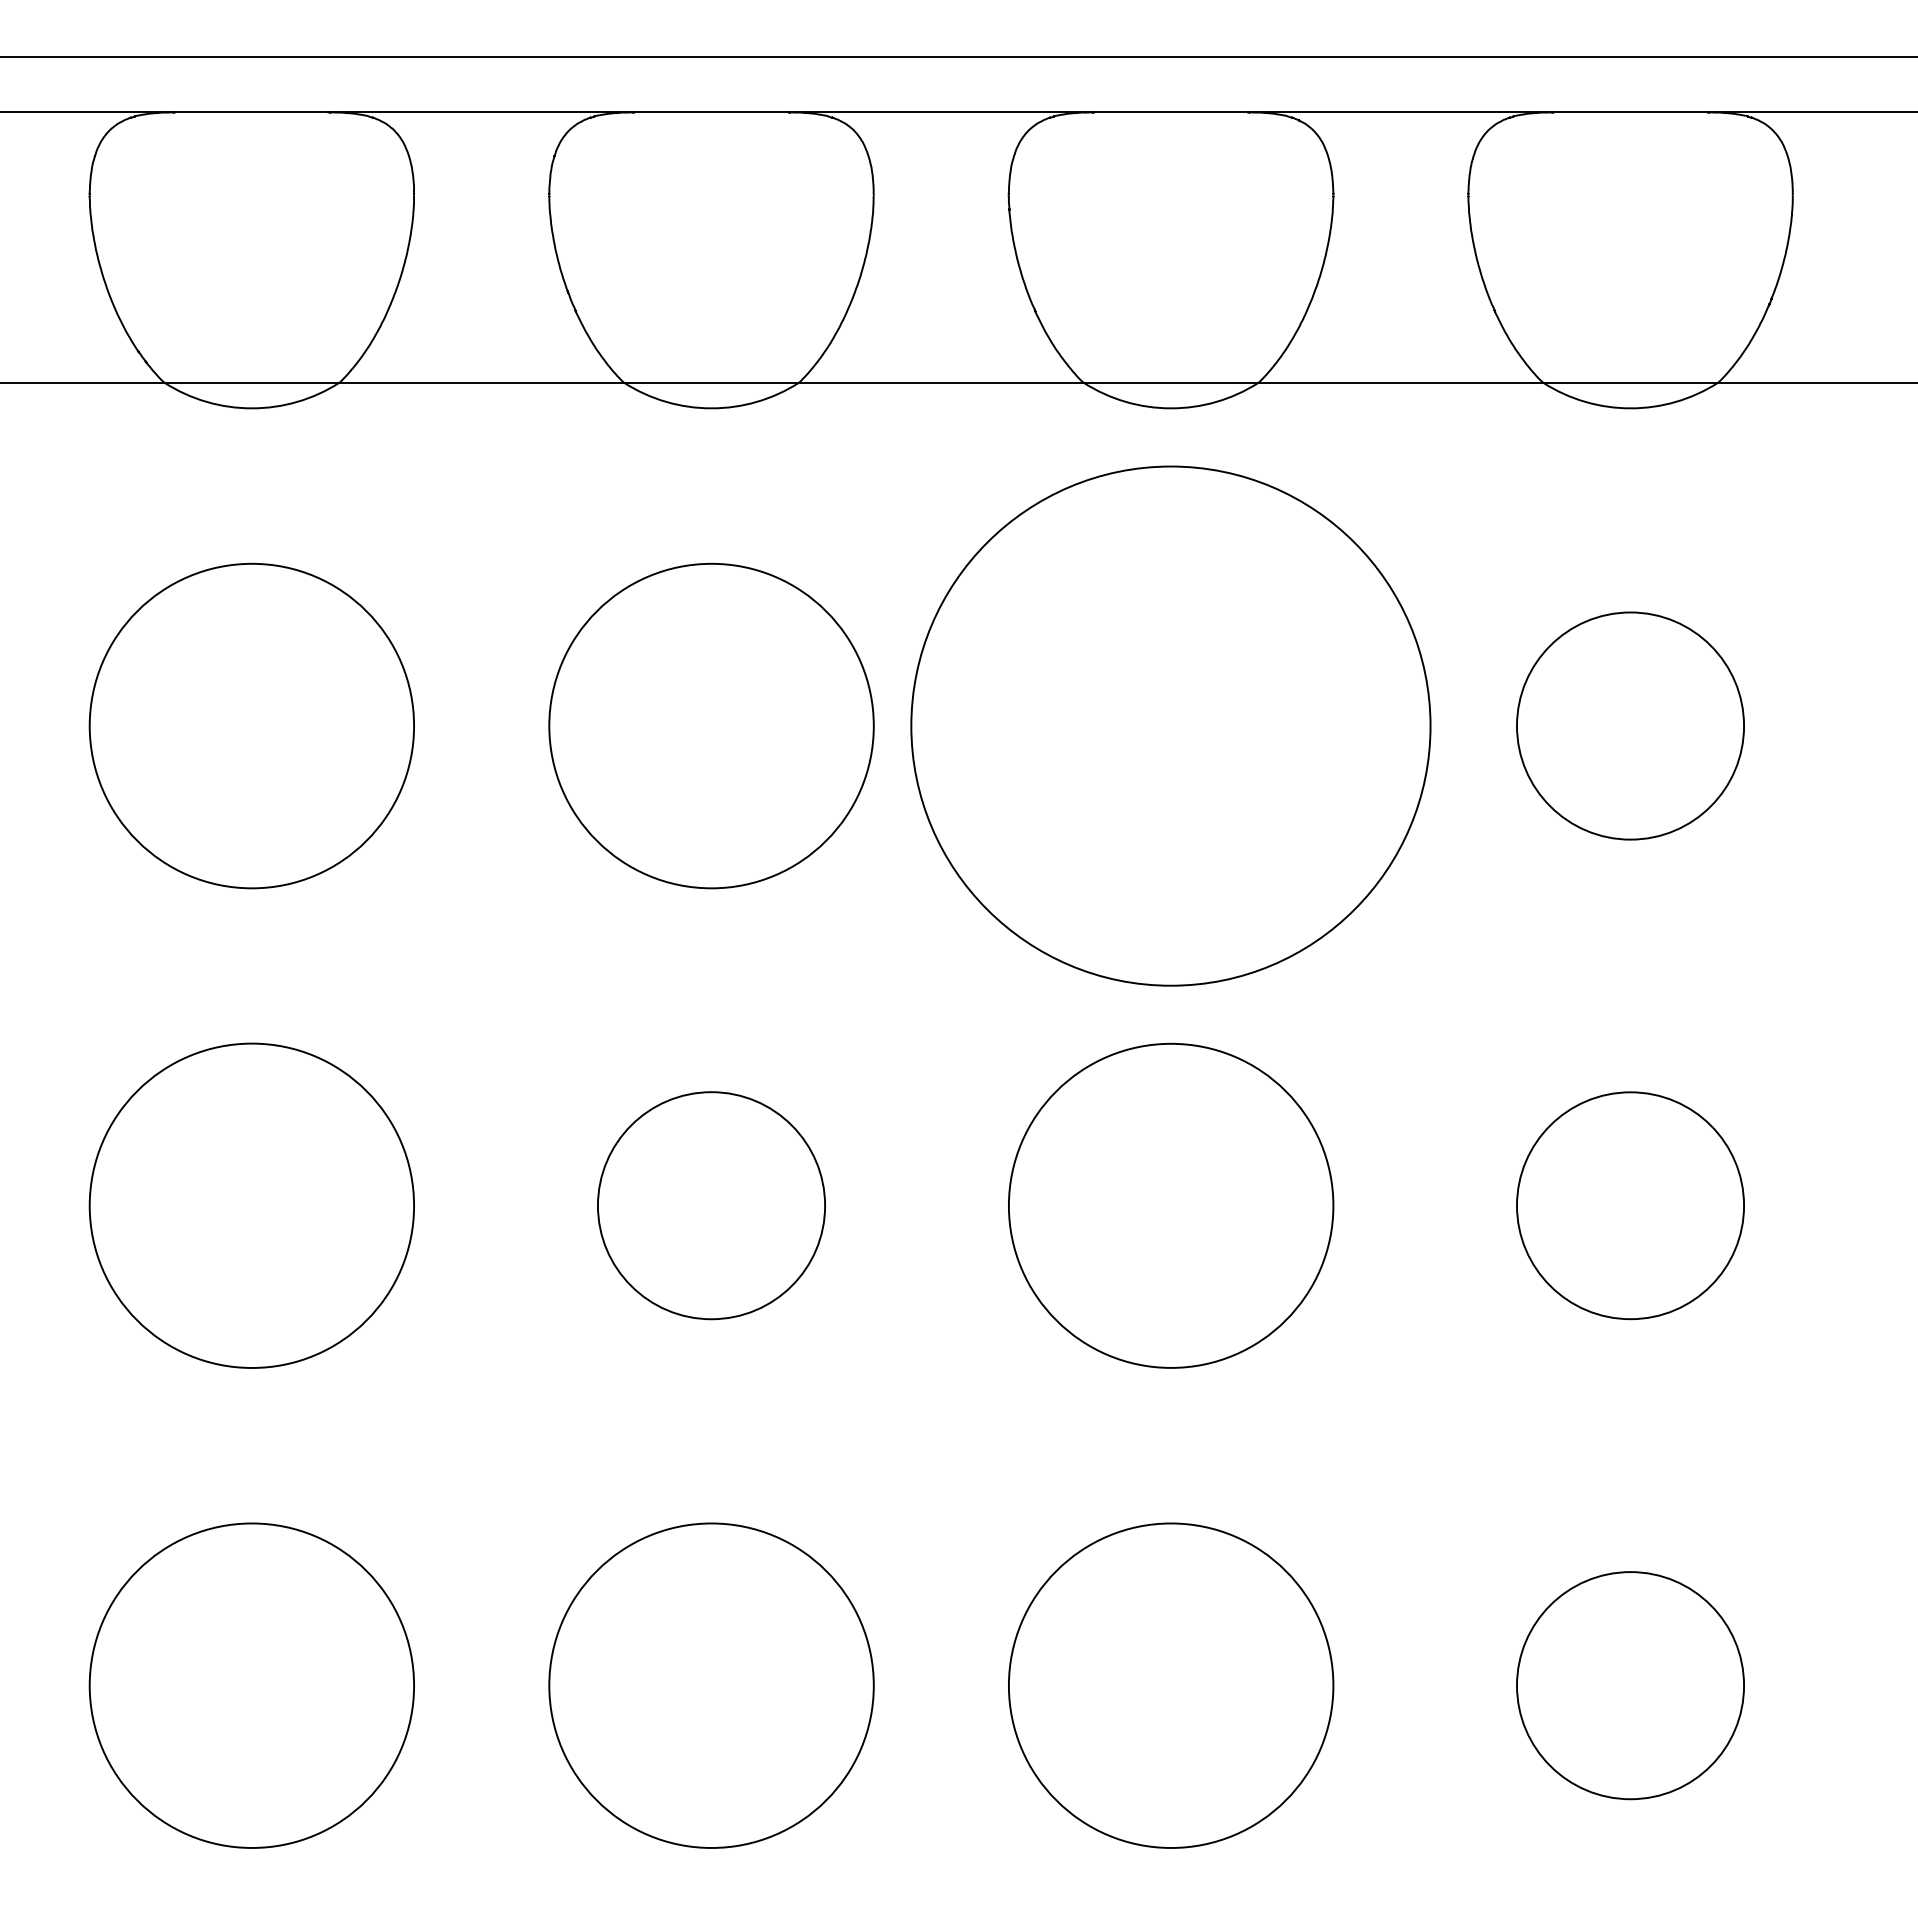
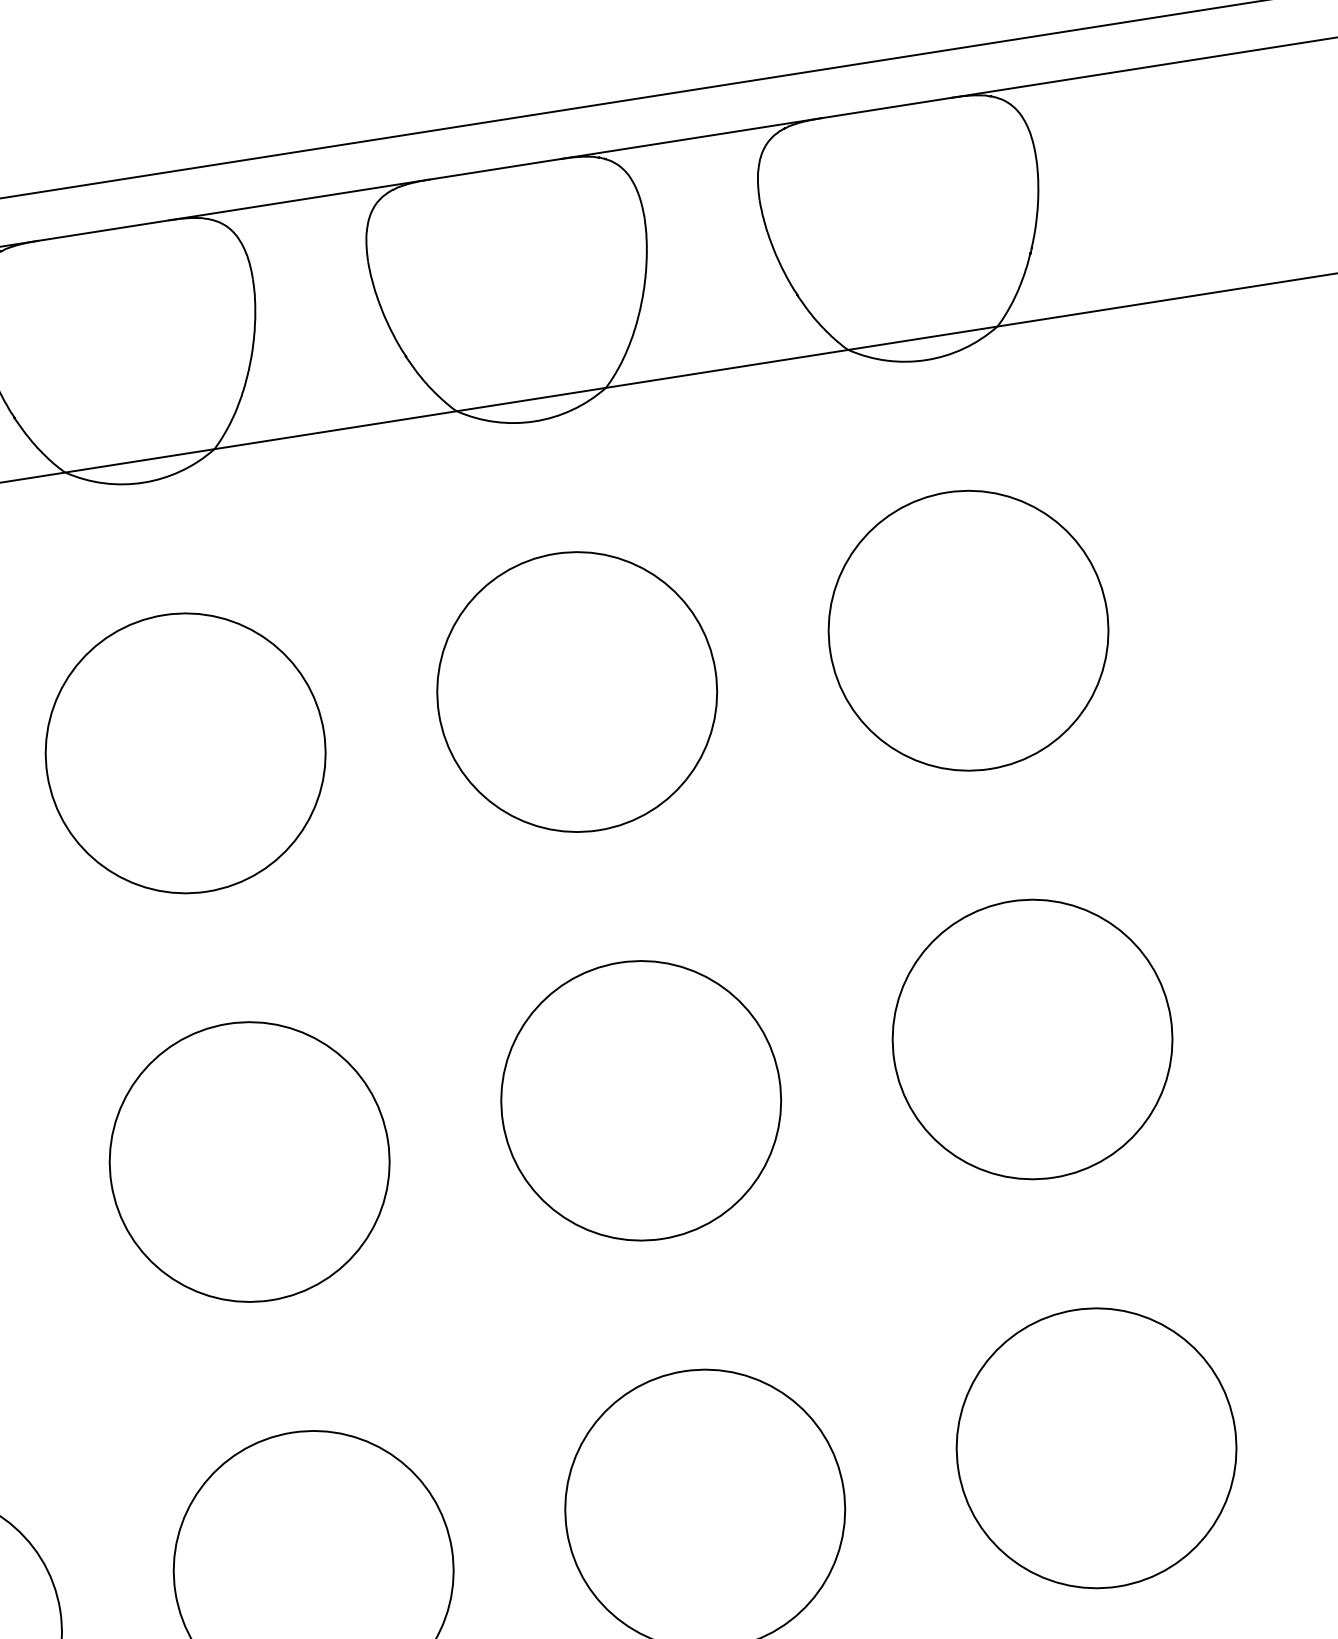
part: (1171, 725) -> (577, 691), size x0.62
part: (1630, 725) -> (968, 630), size x1.43
part: (711, 1205) -> (249, 1161), size x1.43
part: (1630, 1205) -> (1032, 1039), size x1.43
part: (1630, 1685) -> (1096, 1448), size x1.43

